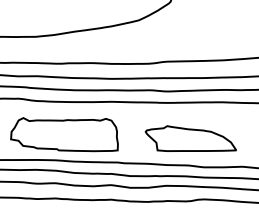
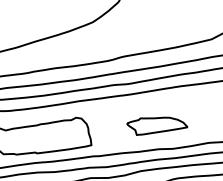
part: (190, 138) -> (156, 124), size x0.7

